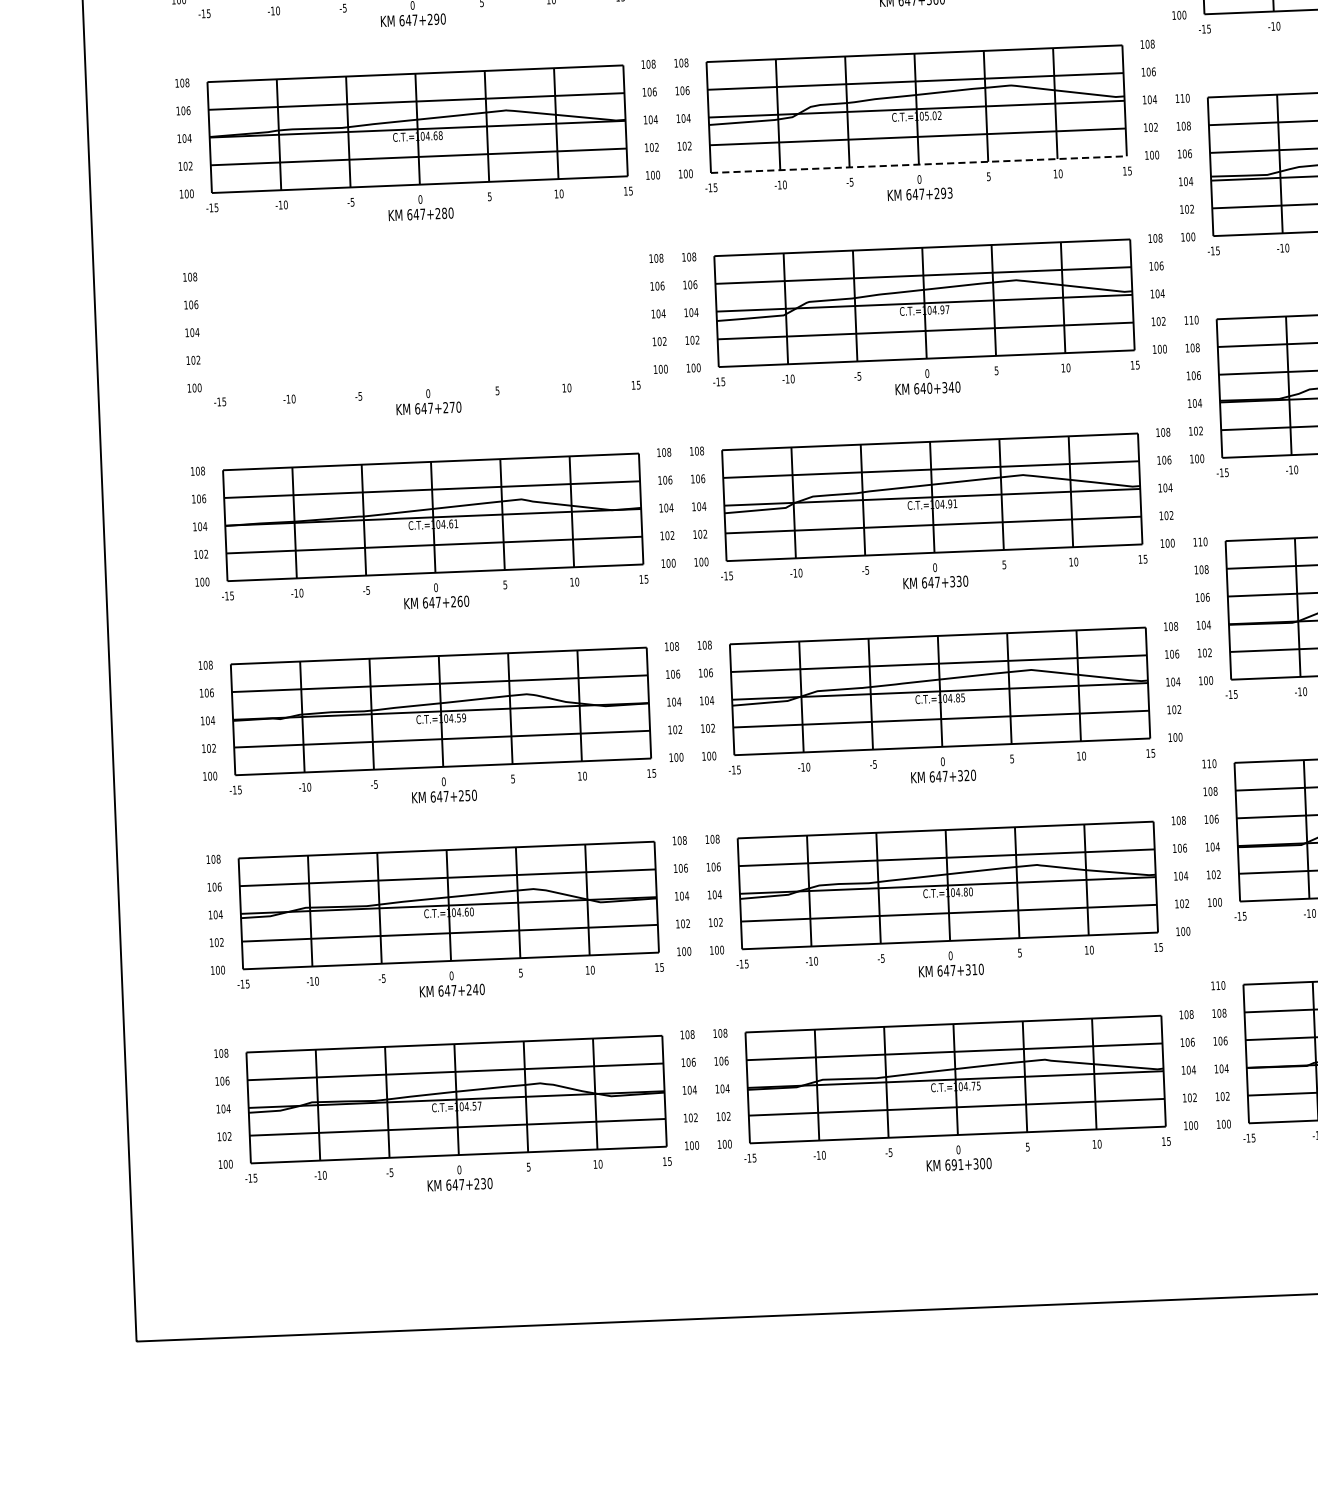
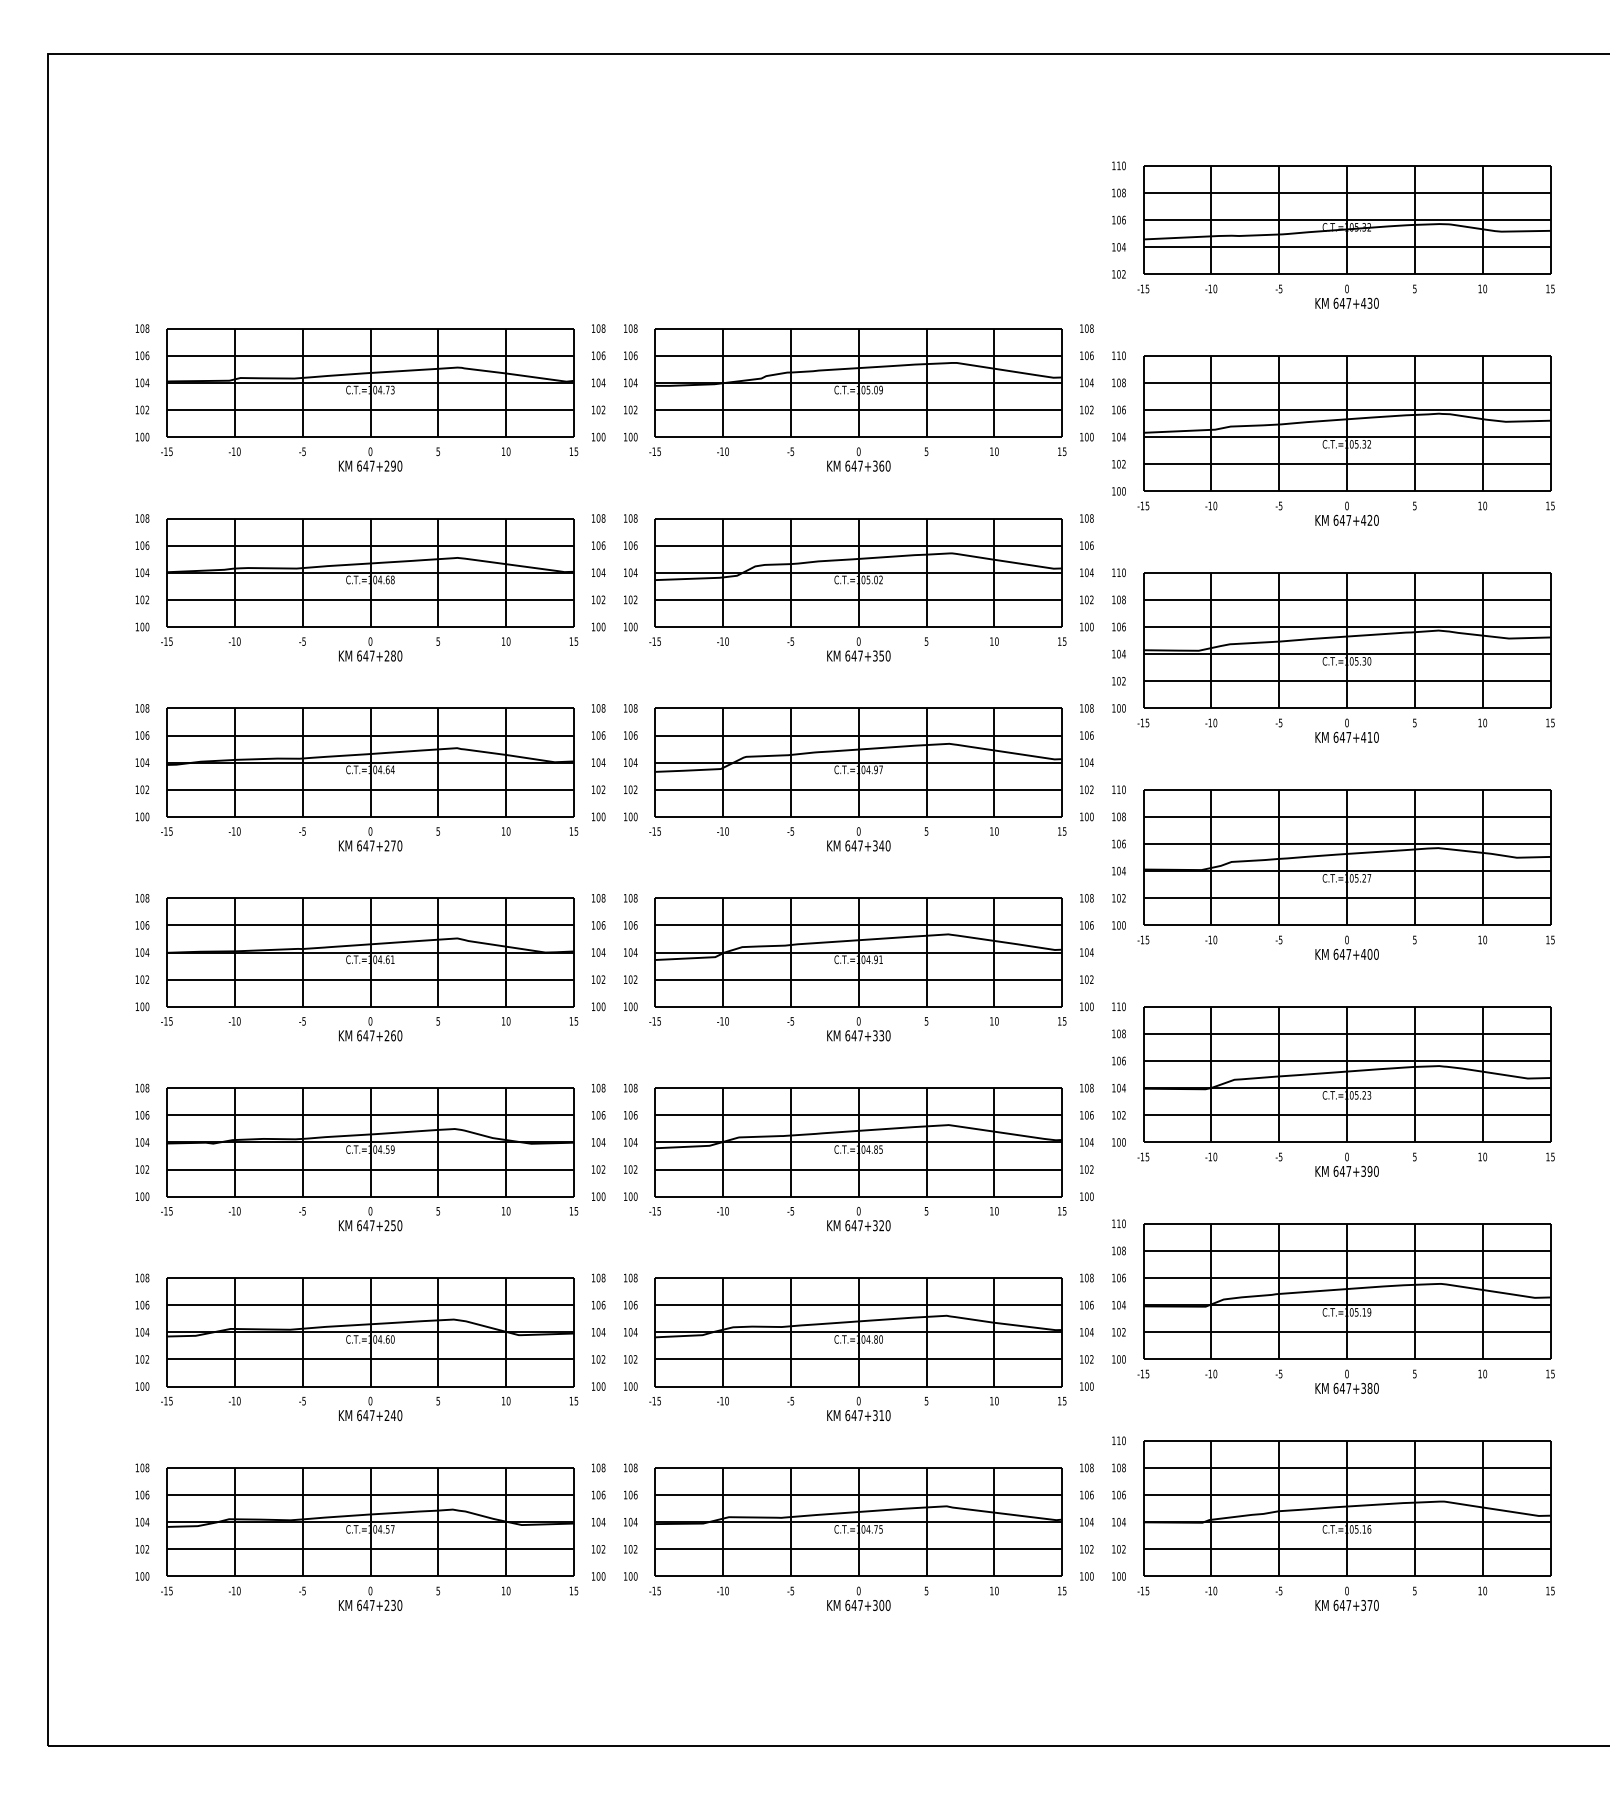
line: (919, 165) -> (859, 627), dashed -> solid
text: (943, 192) -> (881, 655), 647+293 -> 647+350
part: (425, 323) -> (370, 762), added
text: (929, 387) -> (860, 845), 640+340 -> 647+340
text: (956, 1164) -> (856, 1605), 691+300 -> 647+300

